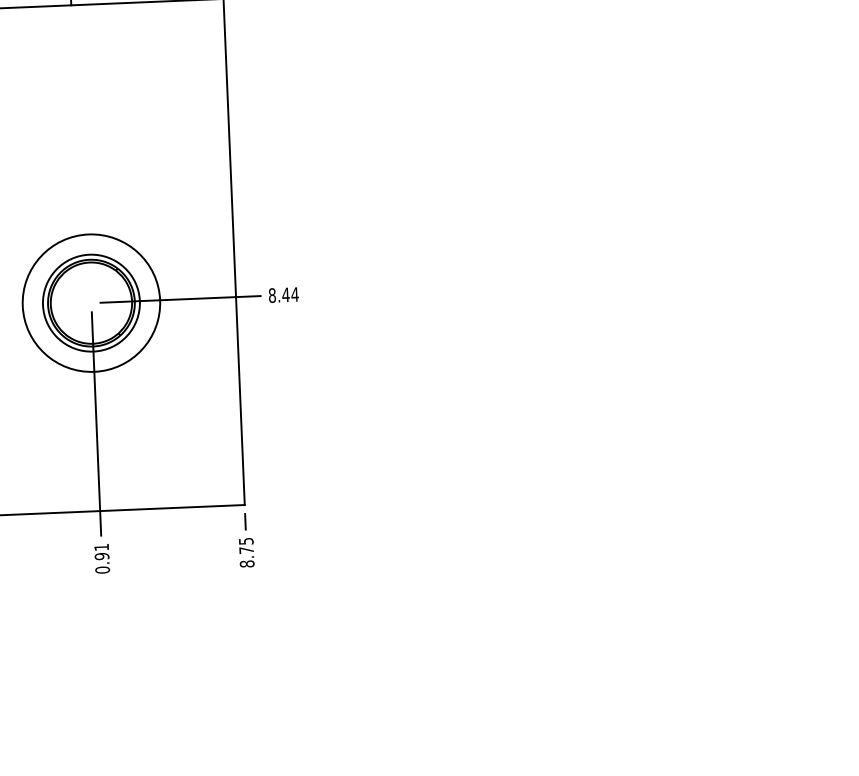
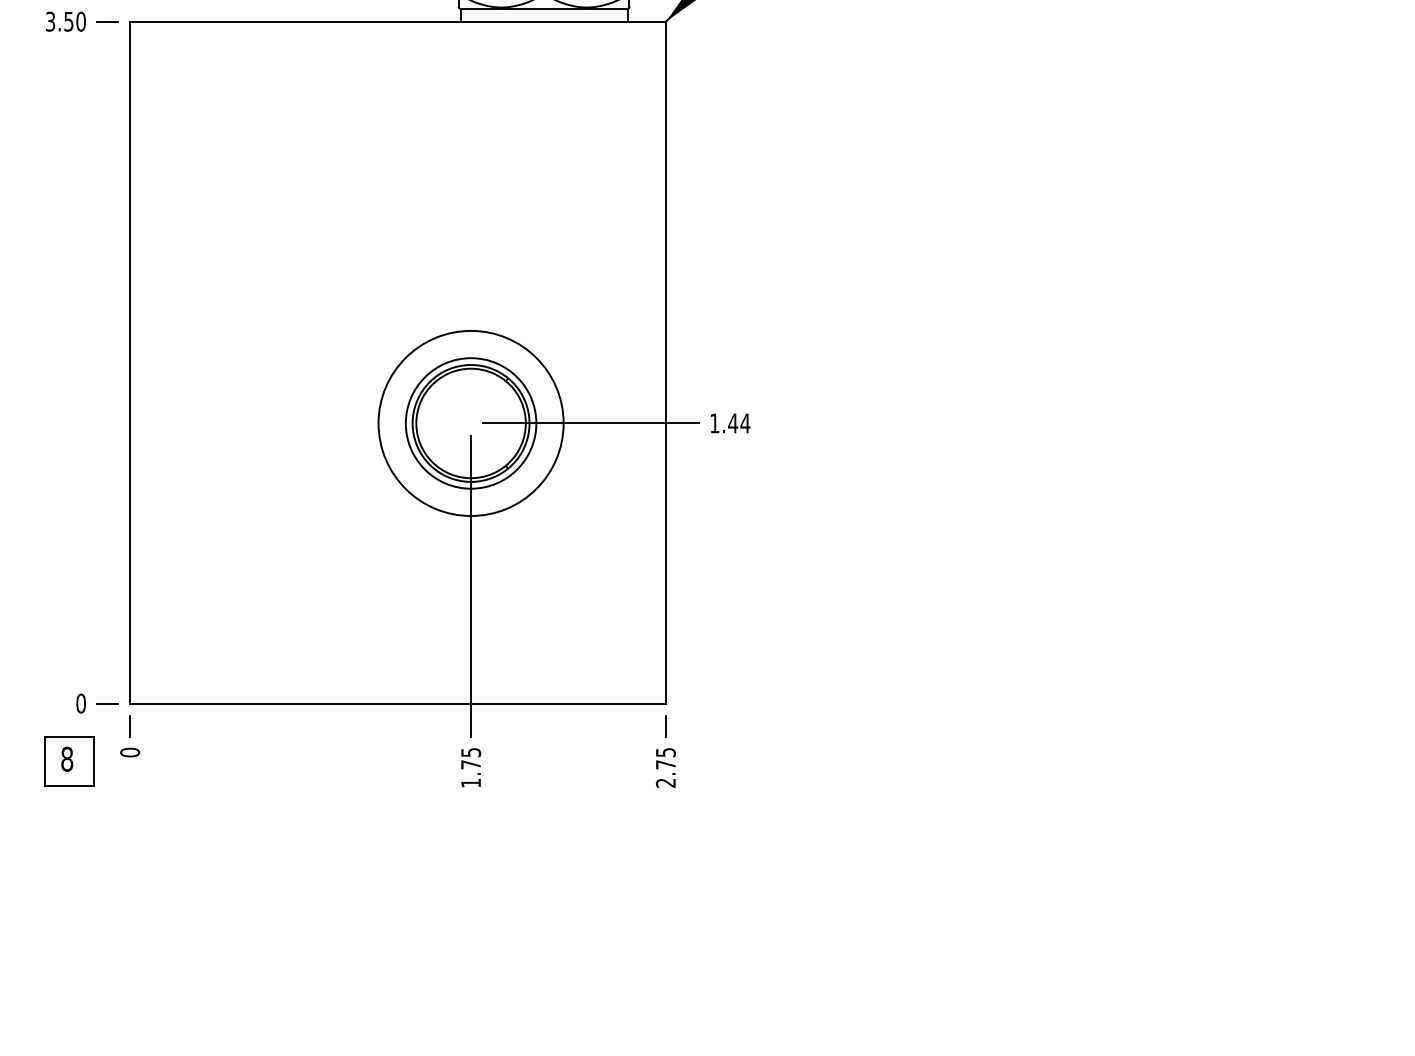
text: (272, 295) -> (714, 423), 8.44 -> 1.44
text: (102, 558) -> (471, 767), 0.91 -> 1.75
text: (246, 563) -> (665, 782), 8.75 -> 2.75

